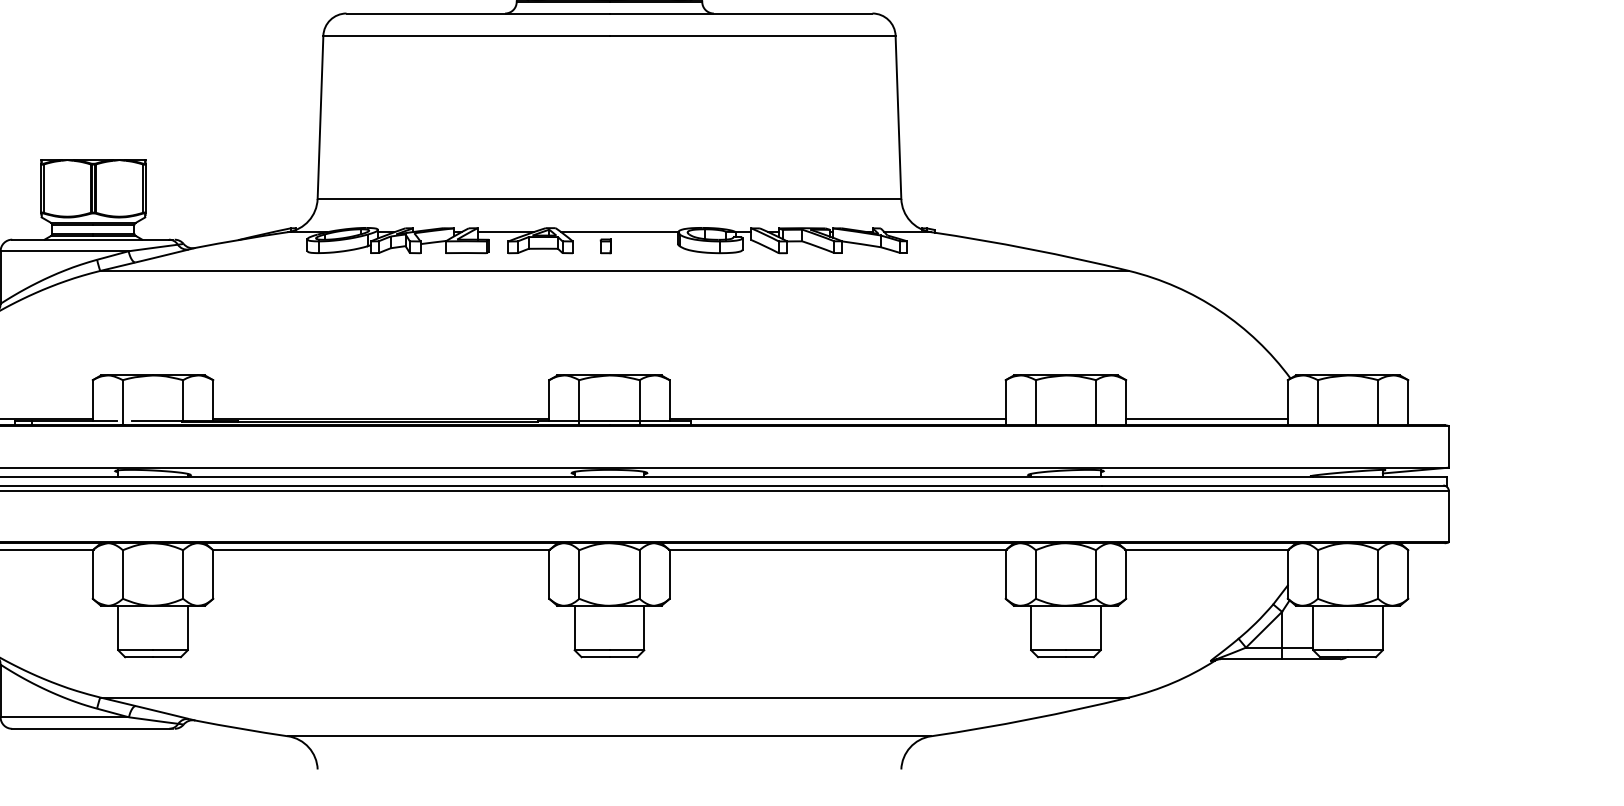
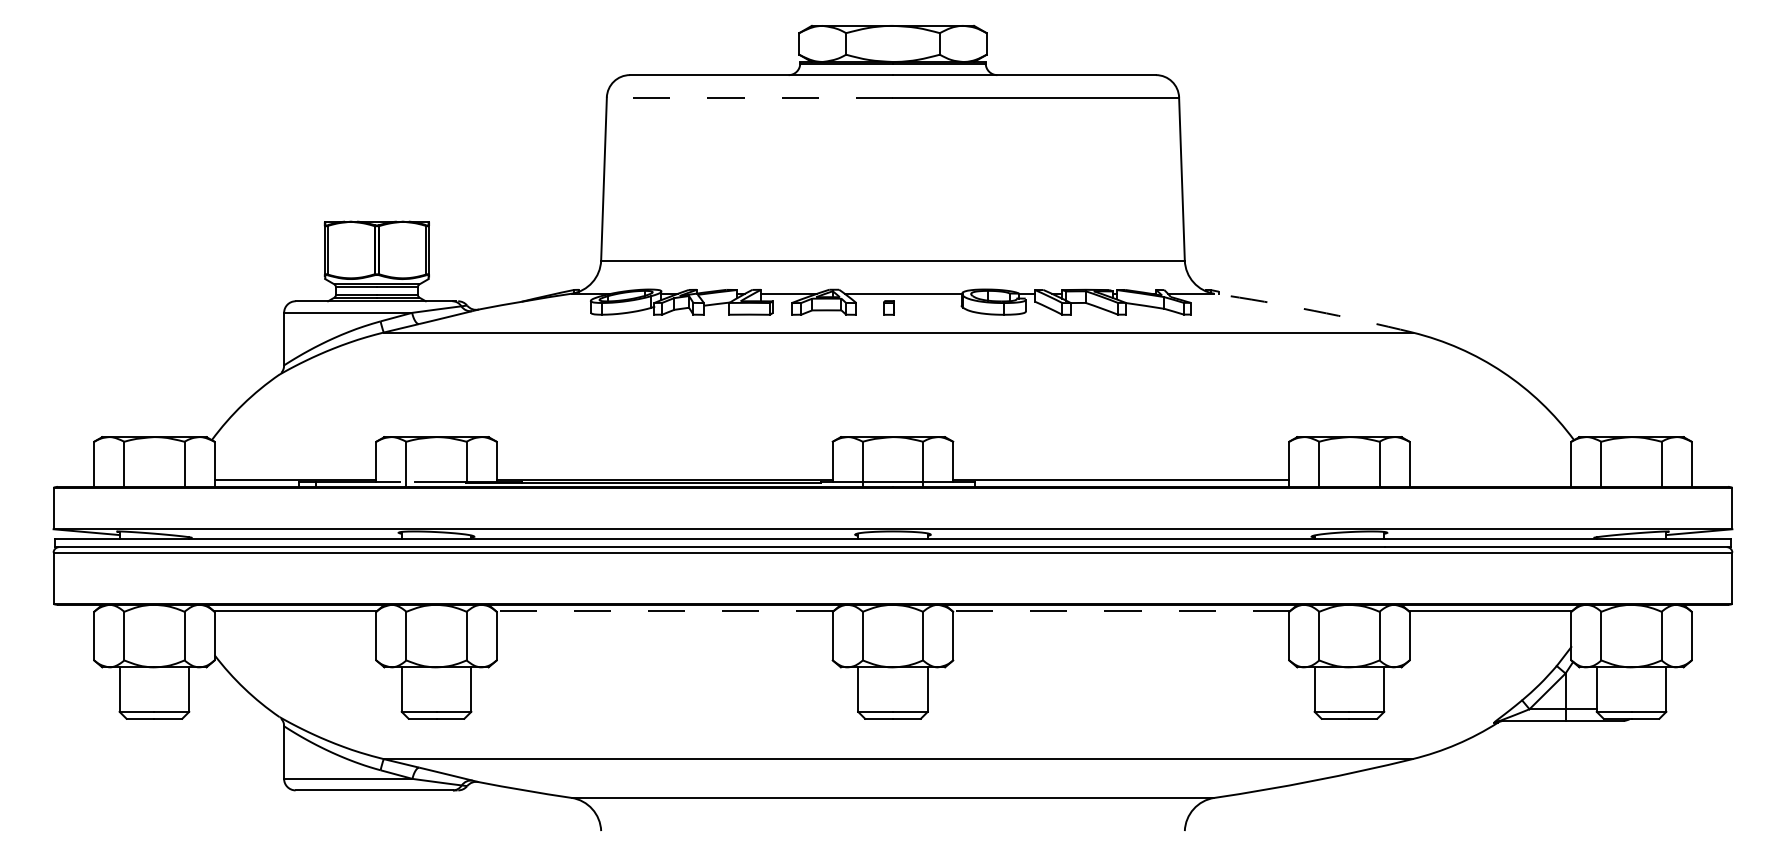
line: (466, 35) -> (749, 97), solid -> dashed
arc: (1031, 248) -> (1314, 310), solid -> dashed
line: (1207, 418) -> (1490, 480), removed
line: (381, 549) -> (664, 611), solid -> dashed
line: (838, 549) -> (1121, 611), solid -> dashed

